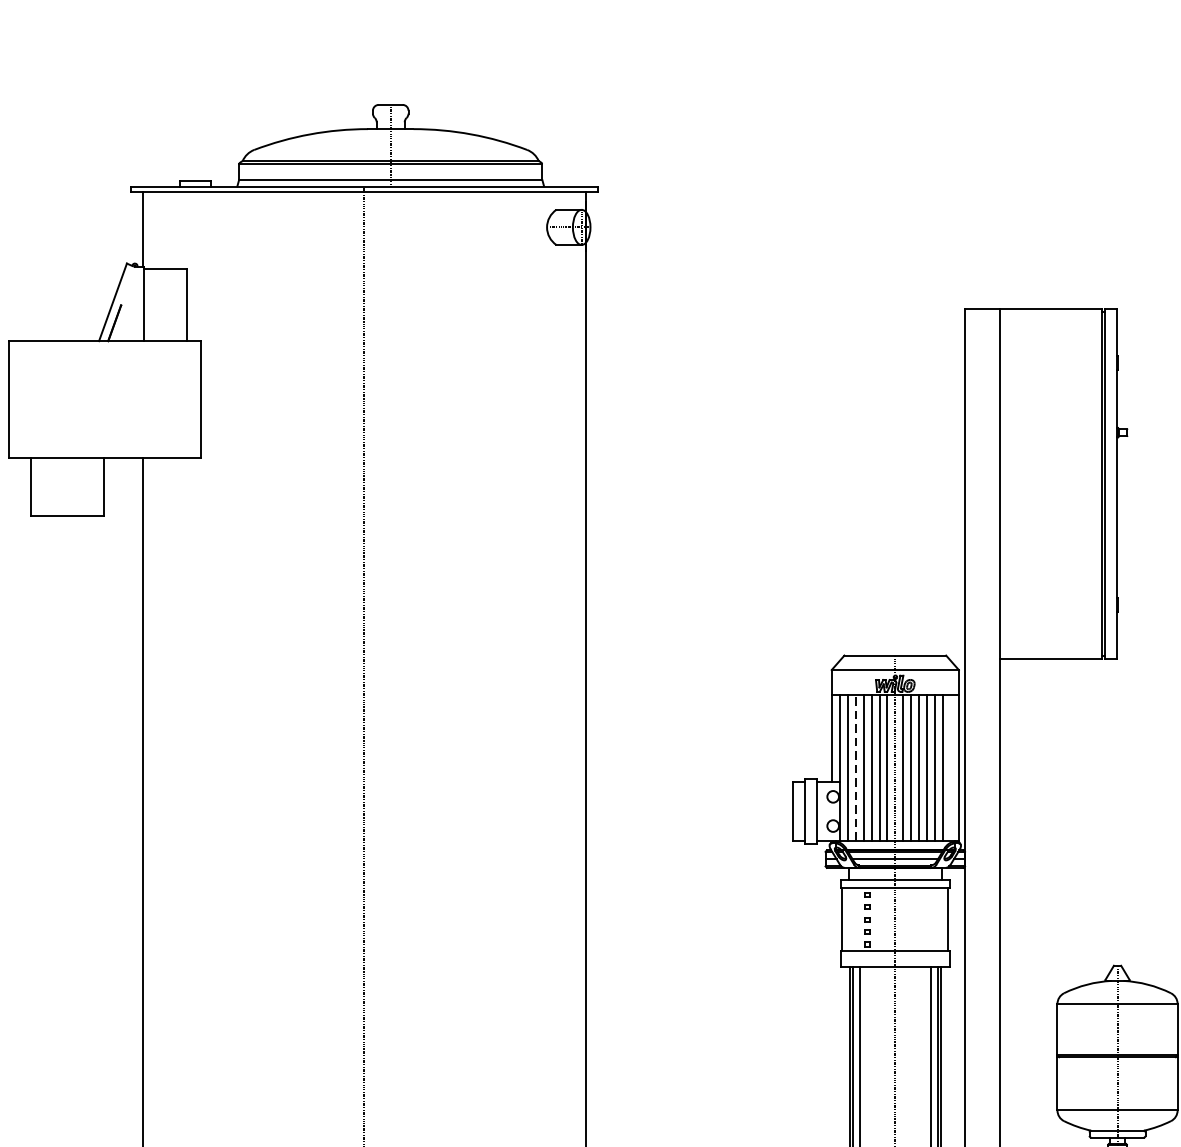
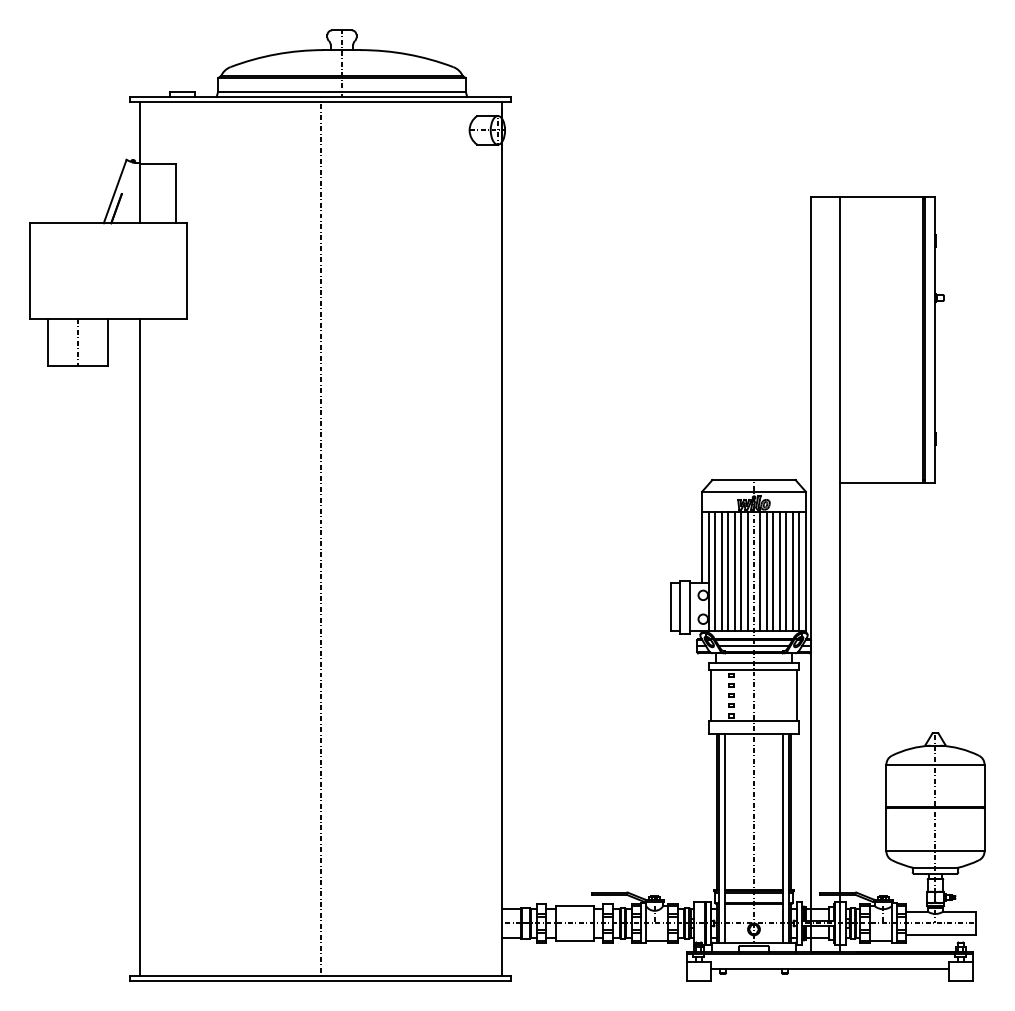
line: (68, 487) -> (78, 342), added
line: (855, 767) -> (721, 571), dashed -> solid
line: (951, 767) -> (799, 571), added

